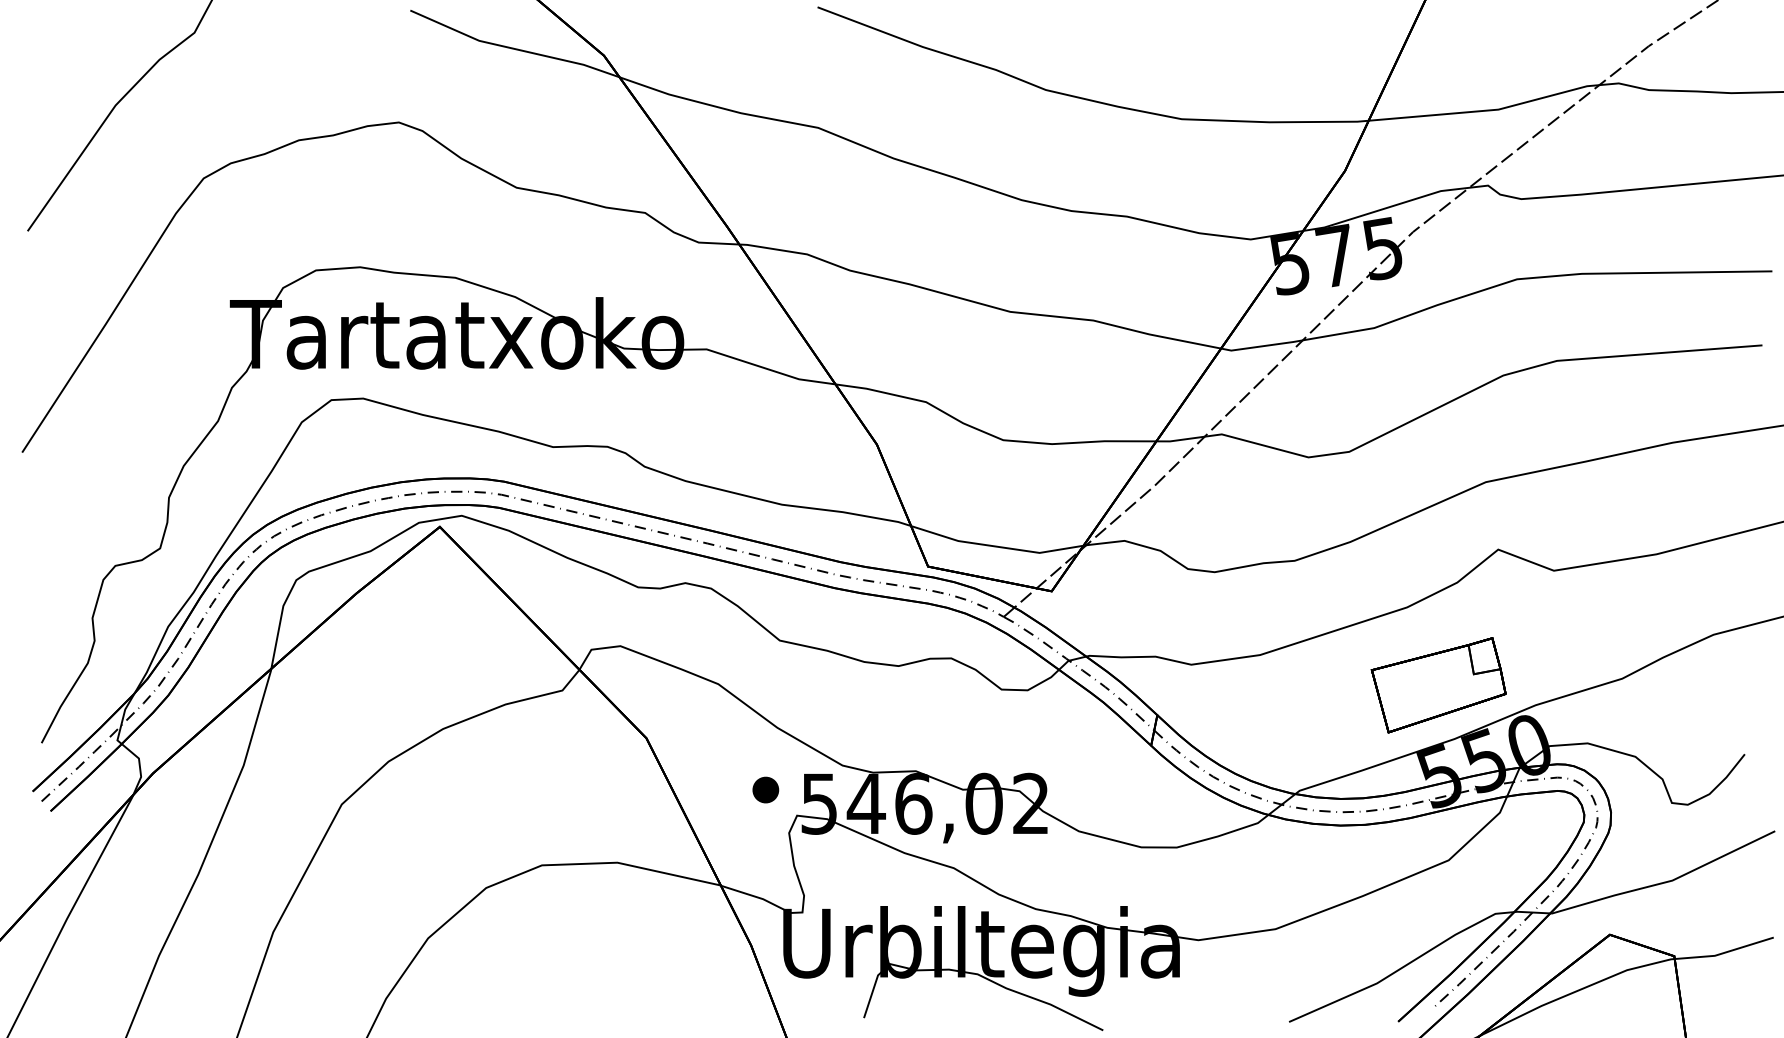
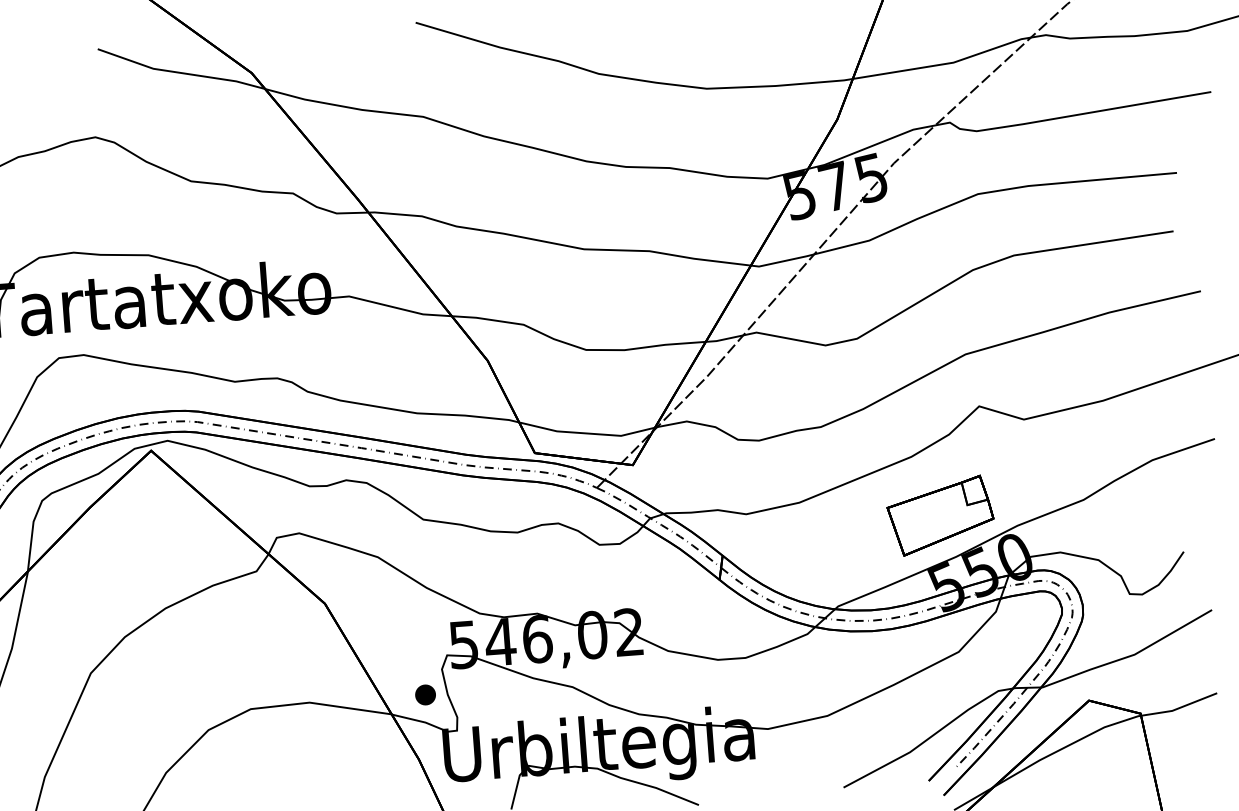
part: (765, 789) -> (425, 694), moved

